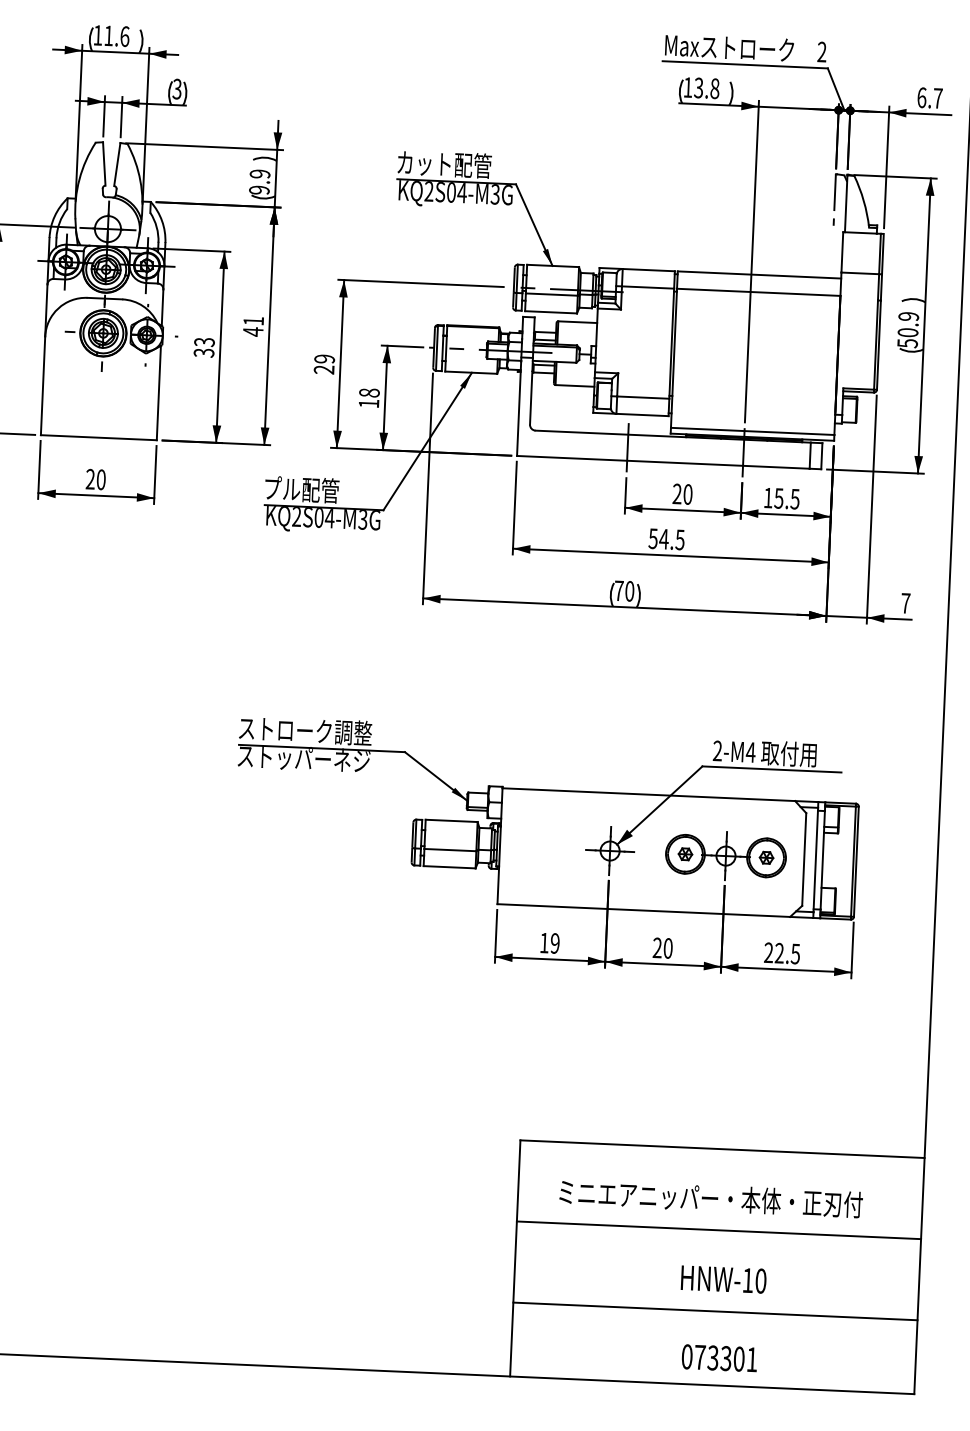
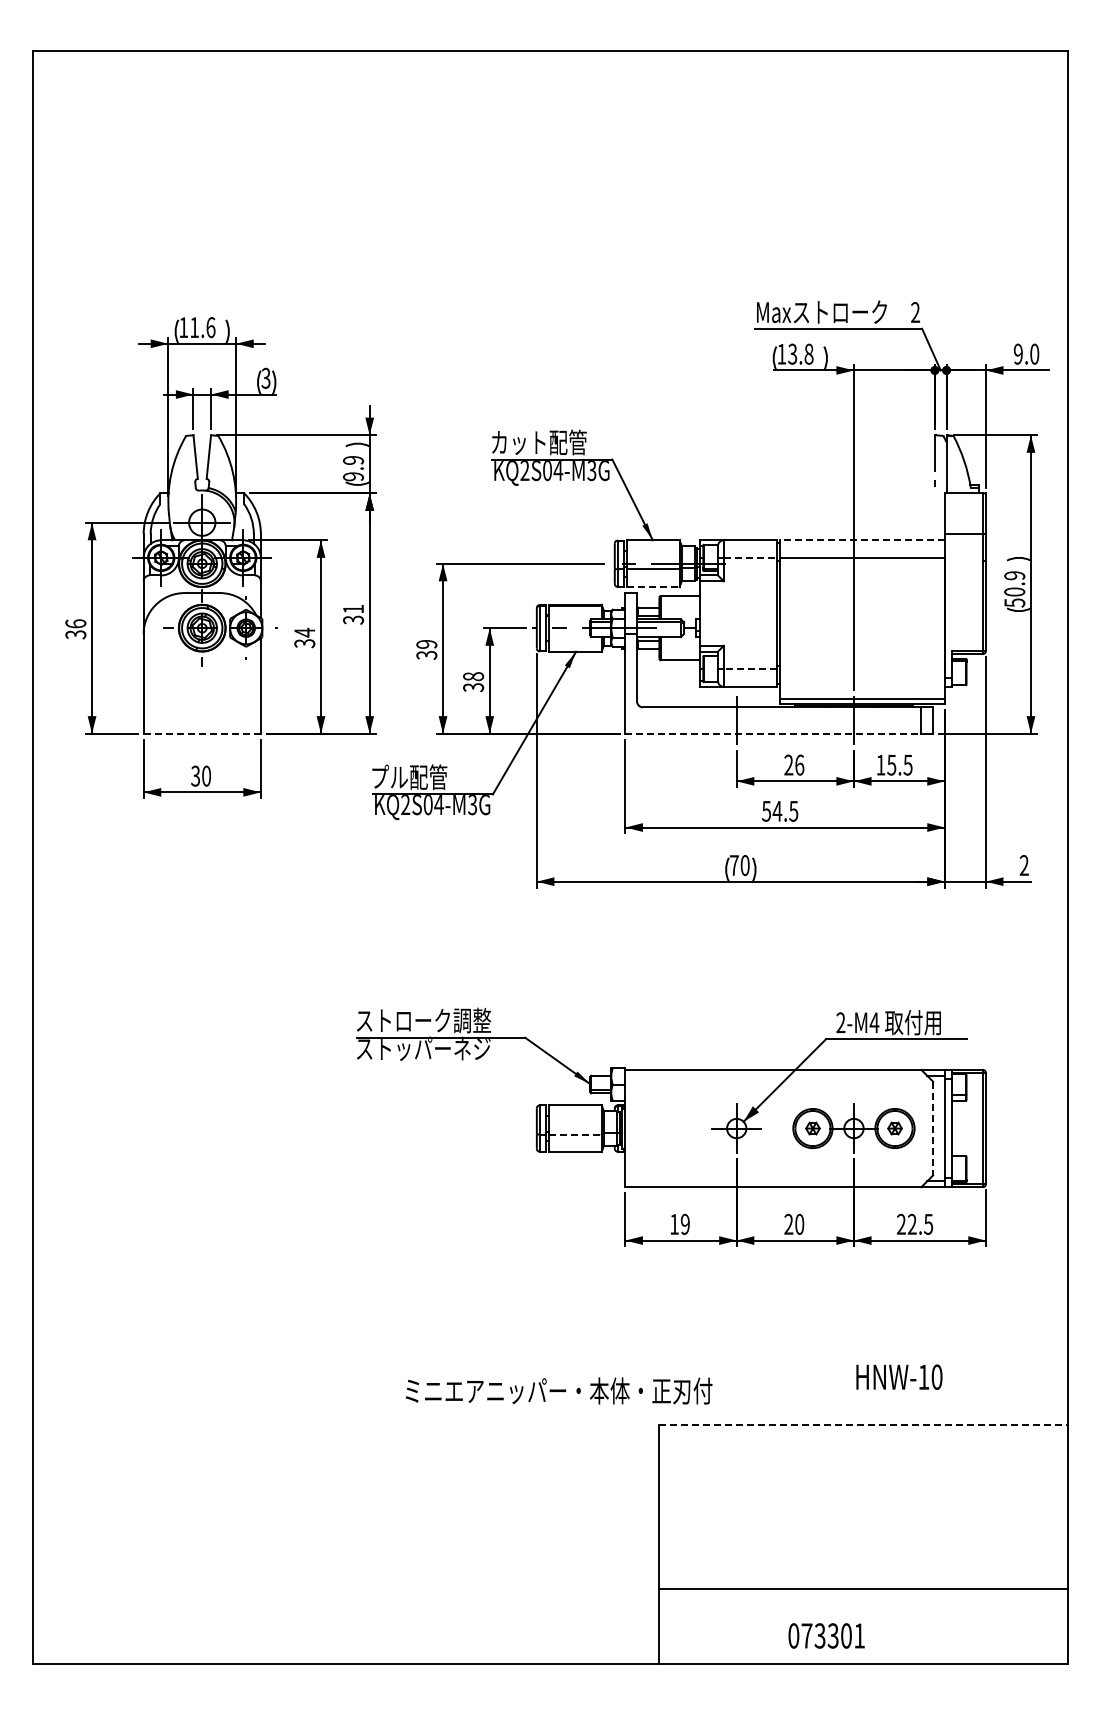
text: (929, 97) -> (1026, 353), 6.7 -> 9.0
line: (759, 275) -> (862, 540), solid -> dashed
line: (648, 287) -> (750, 557), solid -> dashed
line: (551, 312) -> (653, 587), solid -> dashed
text: (253, 332) -> (353, 620), 41 -> 31
text: (204, 342) -> (304, 632), 33 -> 34
text: (324, 369) -> (427, 654), 29 -> 39
line: (642, 397) -> (749, 669), solid -> dashed
text: (368, 403) -> (473, 687), 18 -> 38
line: (99, 437) -> (202, 733), solid -> dashed
line: (663, 462) -> (773, 733), solid -> dashed
text: (90, 479) -> (195, 776), 20 -> 30
text: (687, 493) -> (799, 764), 20 -> 26
text: (904, 603) -> (1023, 865), 7 -> 2
line: (450, 849) -> (575, 1134), solid -> dashed
line: (804, 859) -> (933, 1128), solid -> dashed
line: (722, 1149) -> (863, 1424), solid -> dashed
text: (710, 1198) -> (558, 1390), moved
line: (718, 1230) -> (862, 1506), removed
text: (723, 1278) -> (899, 1376), moved
text: (719, 1357) -> (826, 1635), moved

